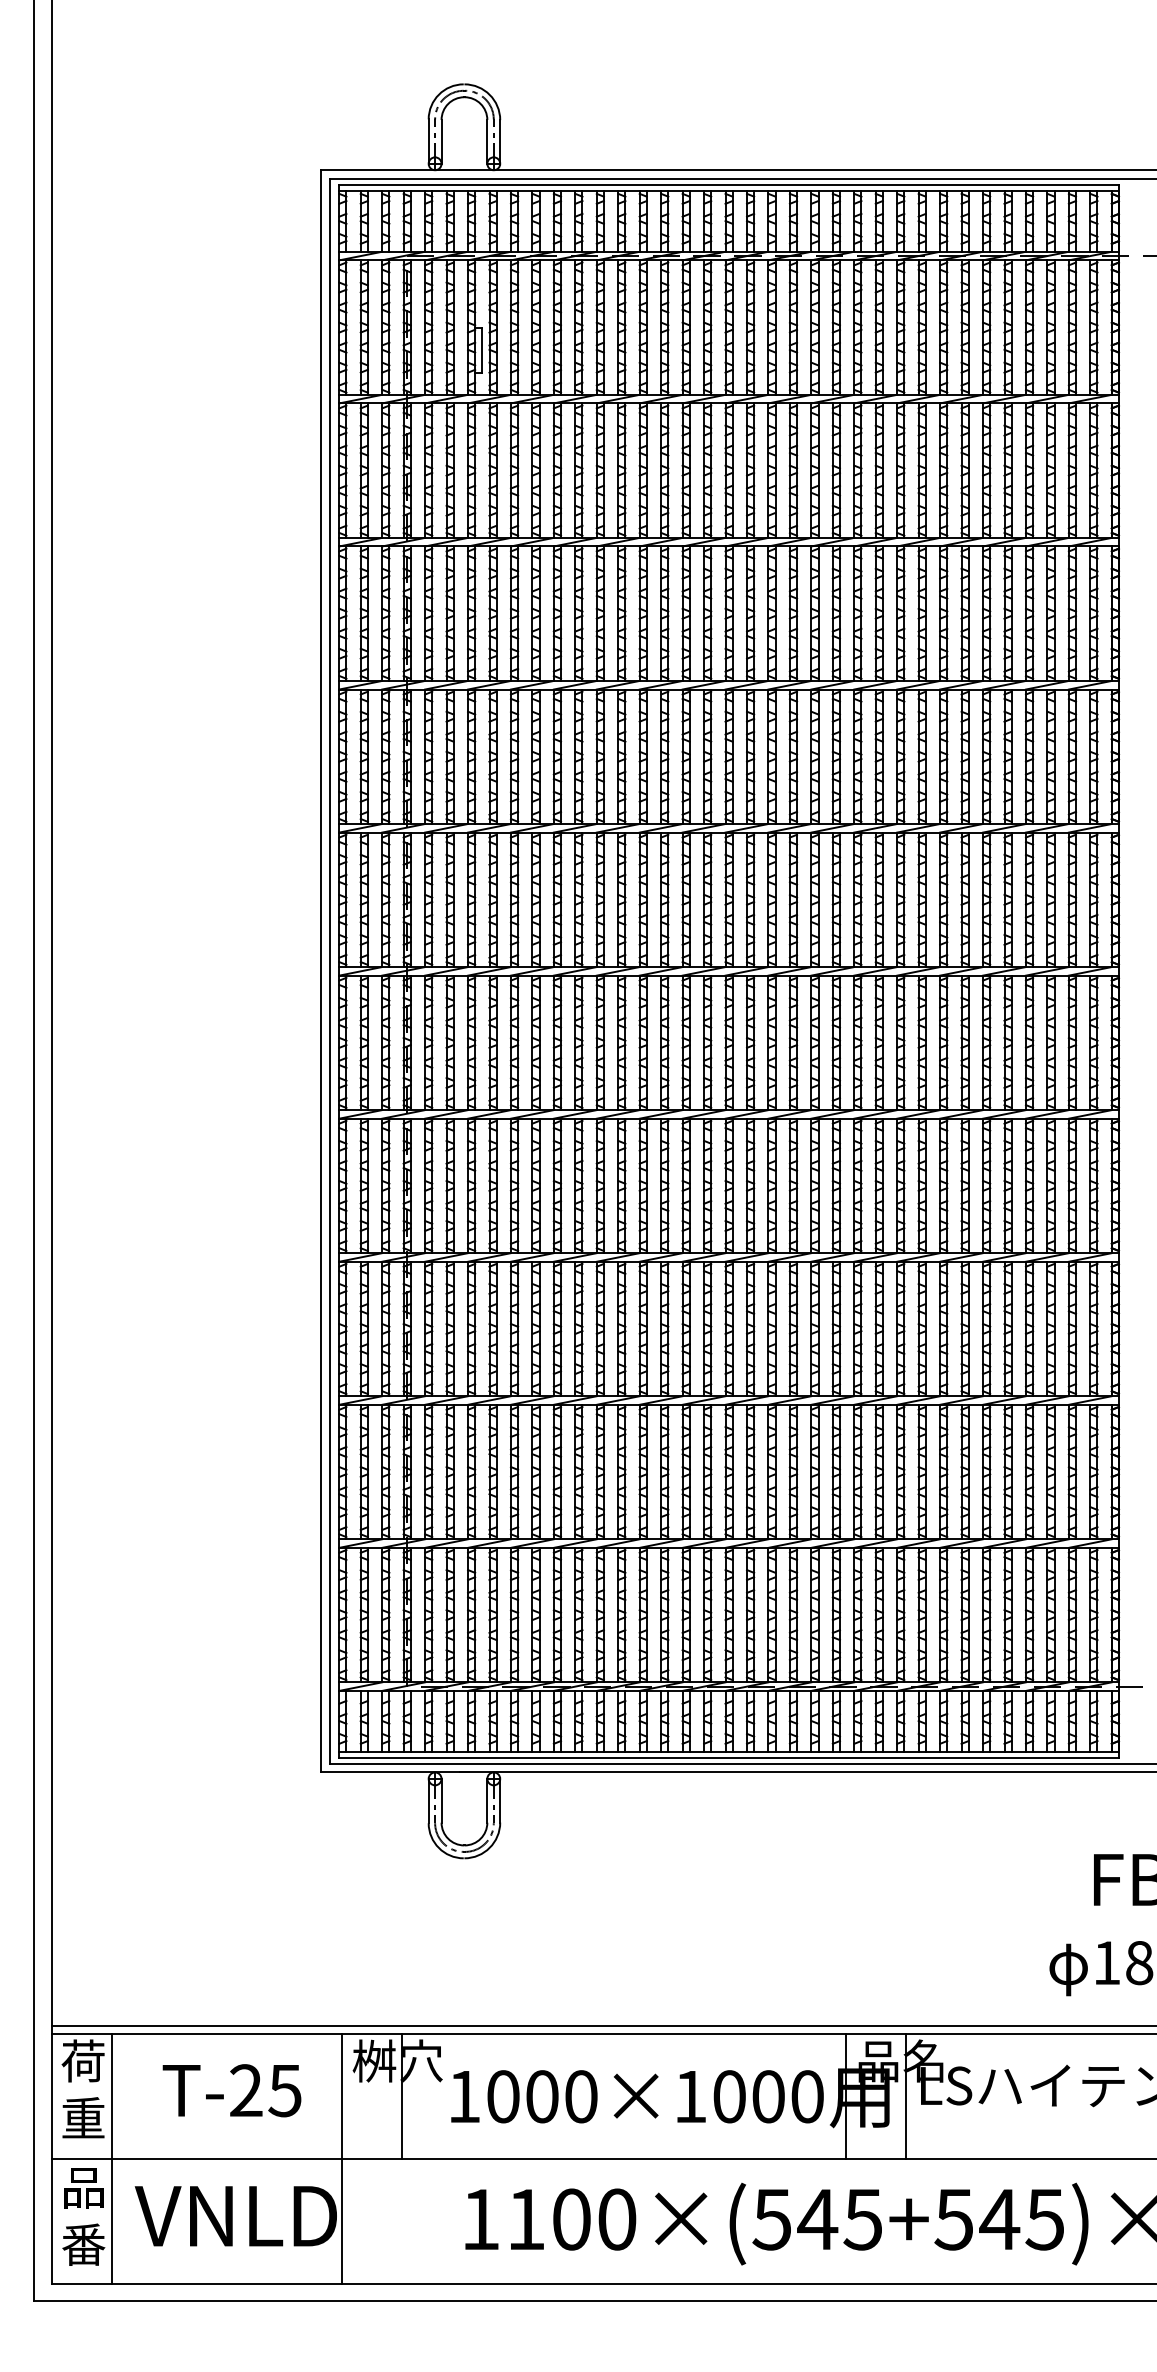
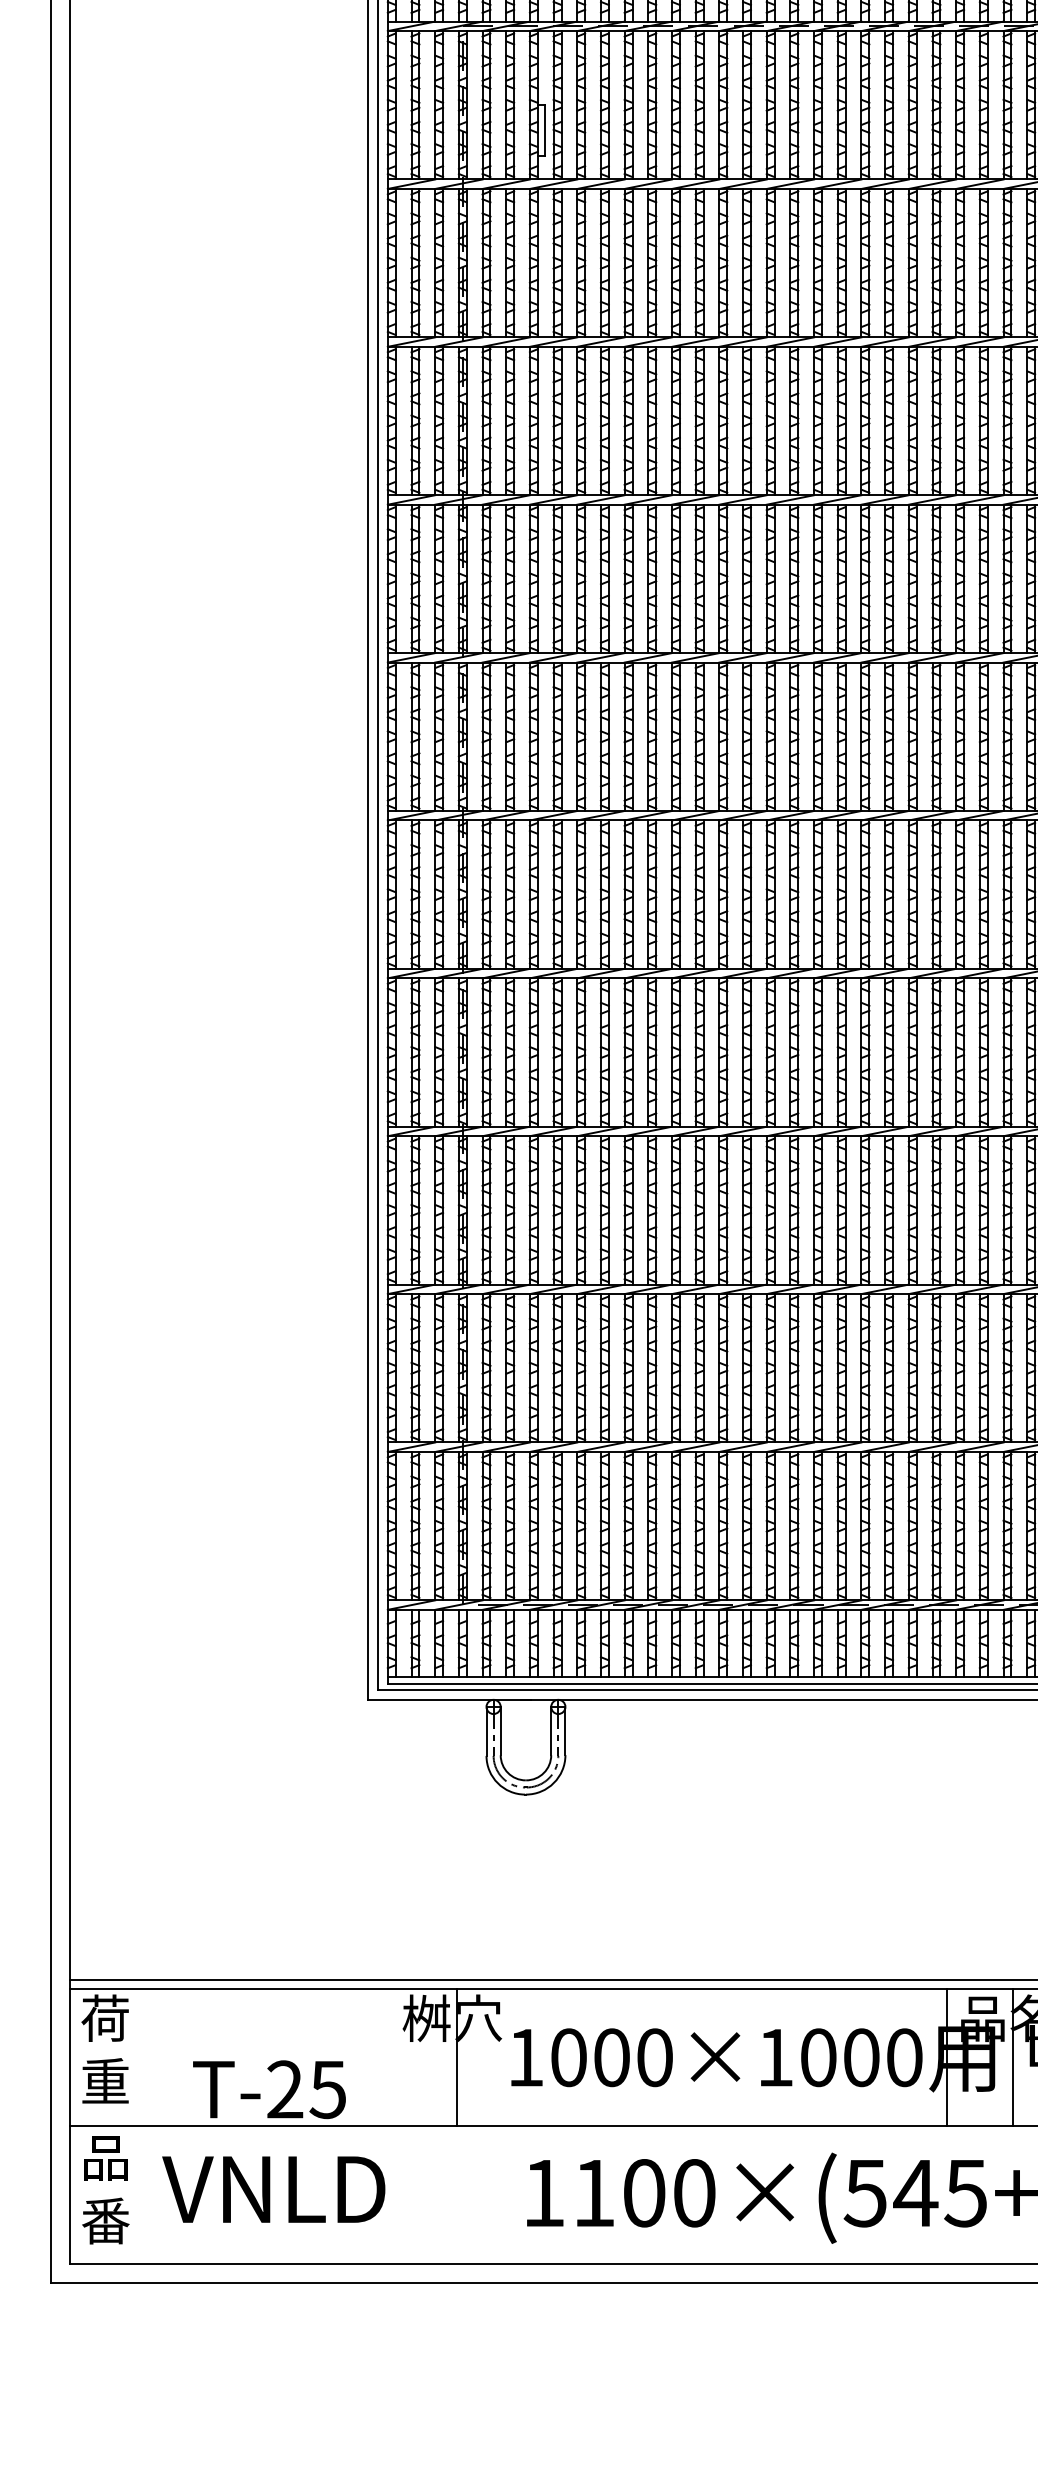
text: (231, 2090) -> (268, 2089), moved
line: (111, 2158) -> (136, 2125), removed
line: (341, 2158) -> (390, 2125), removed

